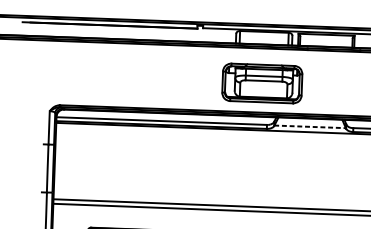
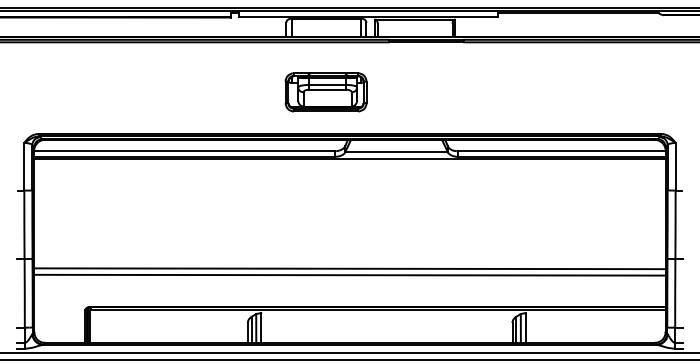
part: (261, 83) -> (325, 92), size x0.71
line: (310, 126) -> (397, 151), dashed -> solid

